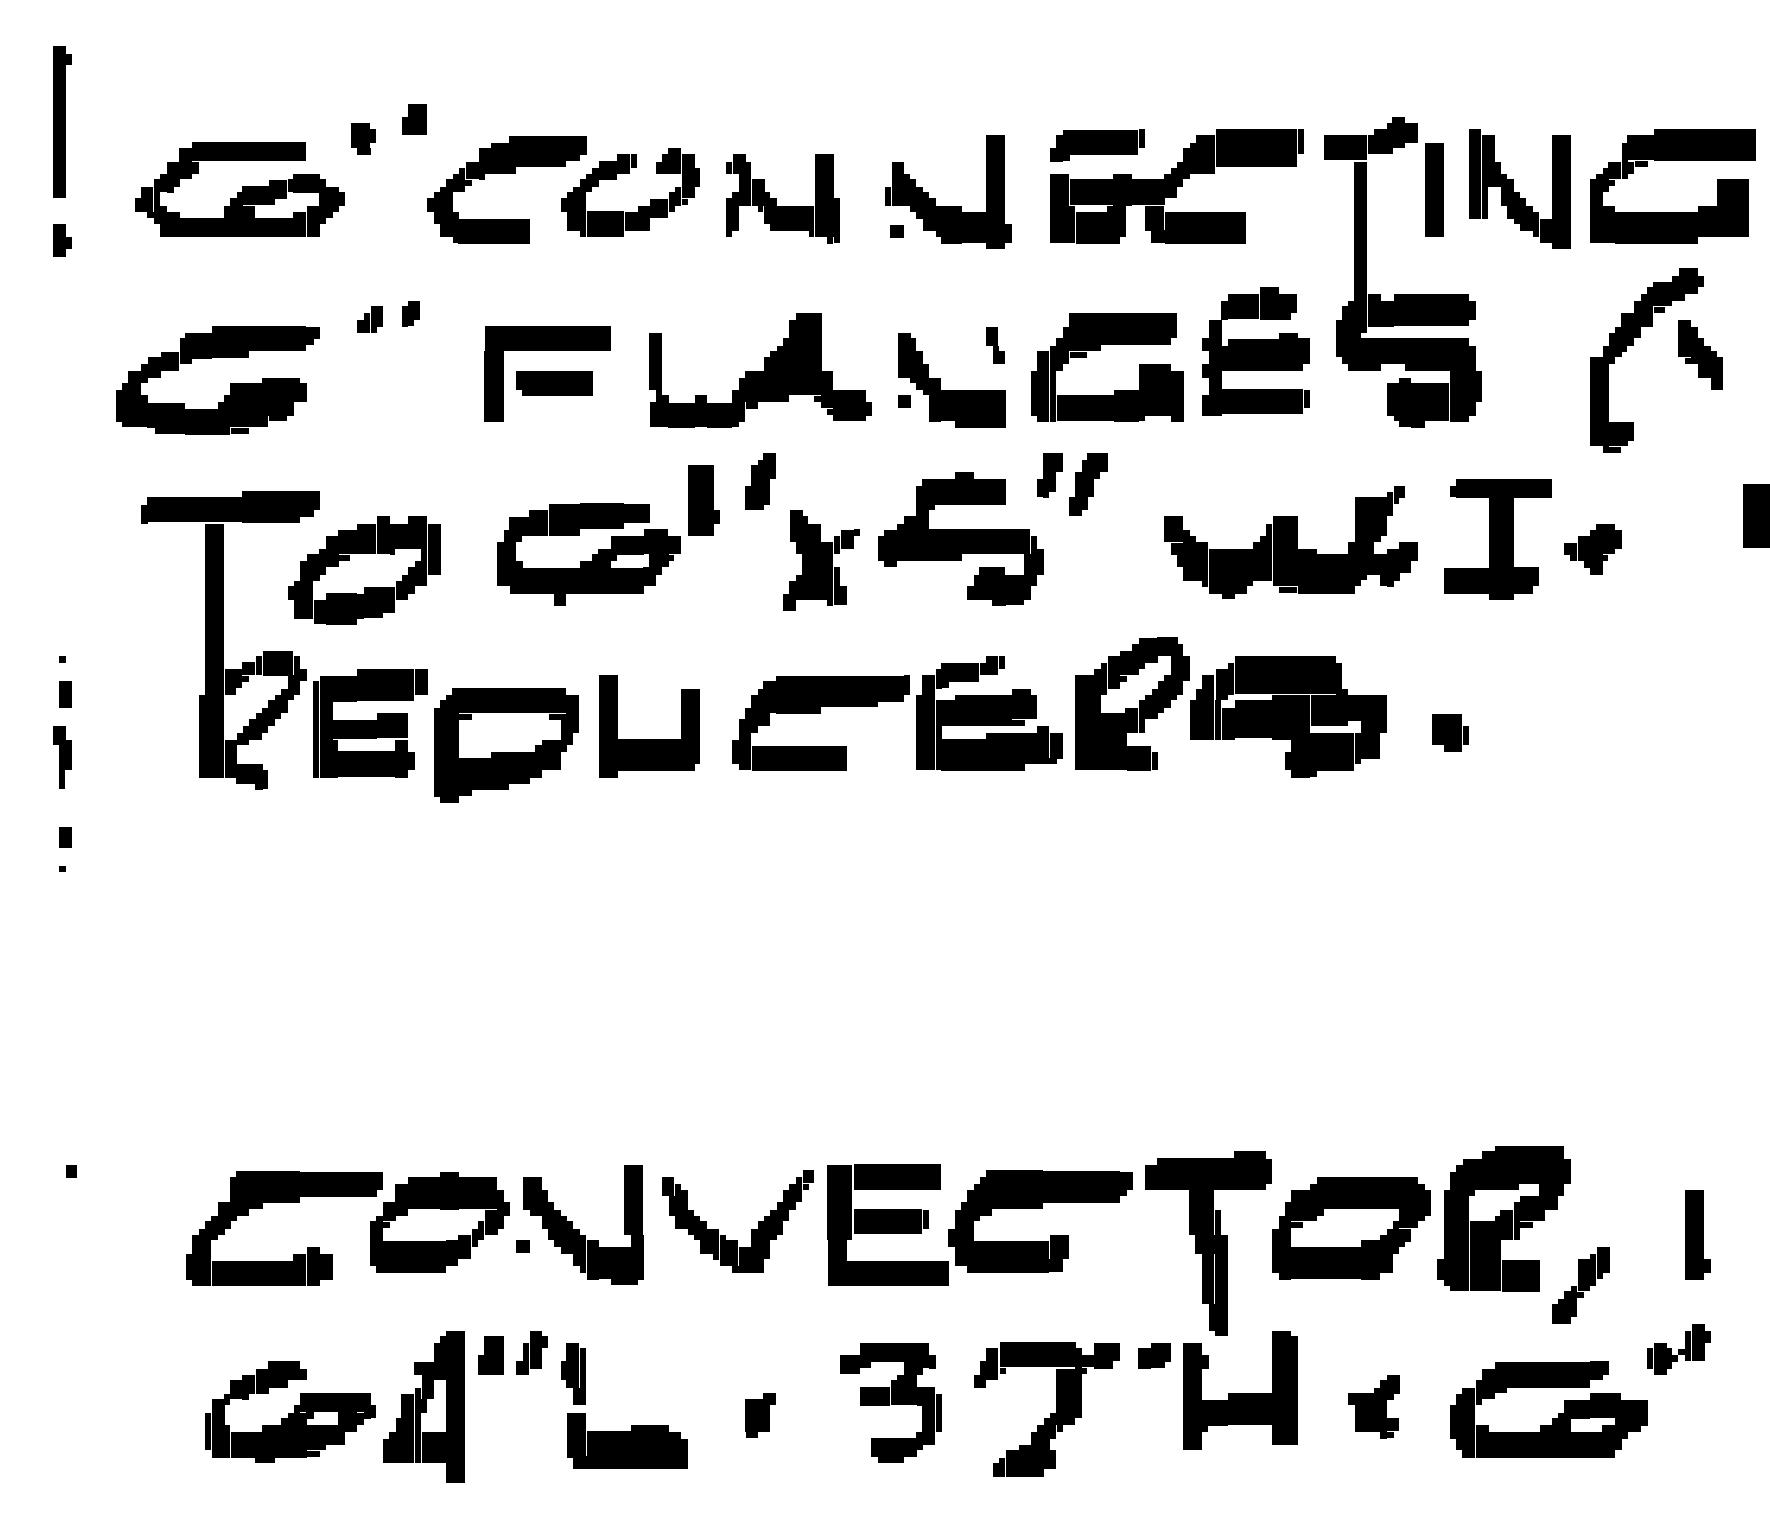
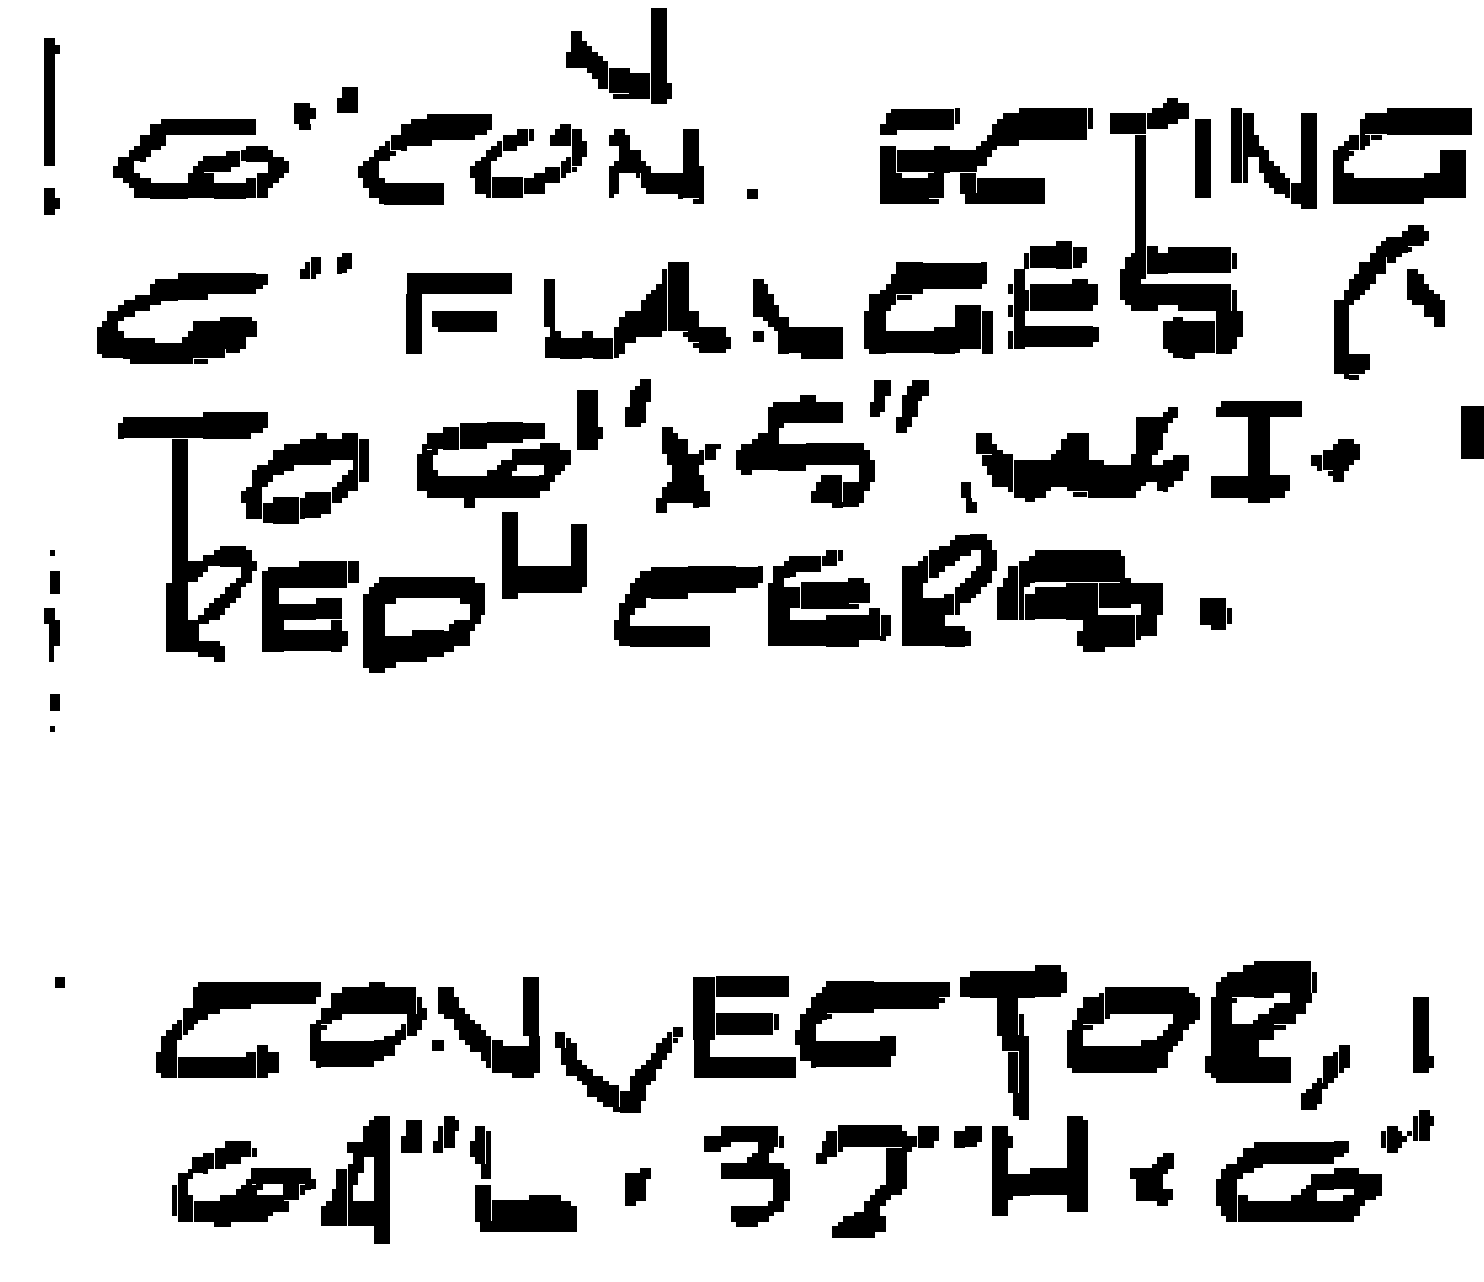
part: (935, 198) -> (608, 61), moved
part: (995, 345) -> (968, 497), moved
part: (649, 739) -> (544, 566), moved
part: (751, 1229) -> (630, 1076), moved

